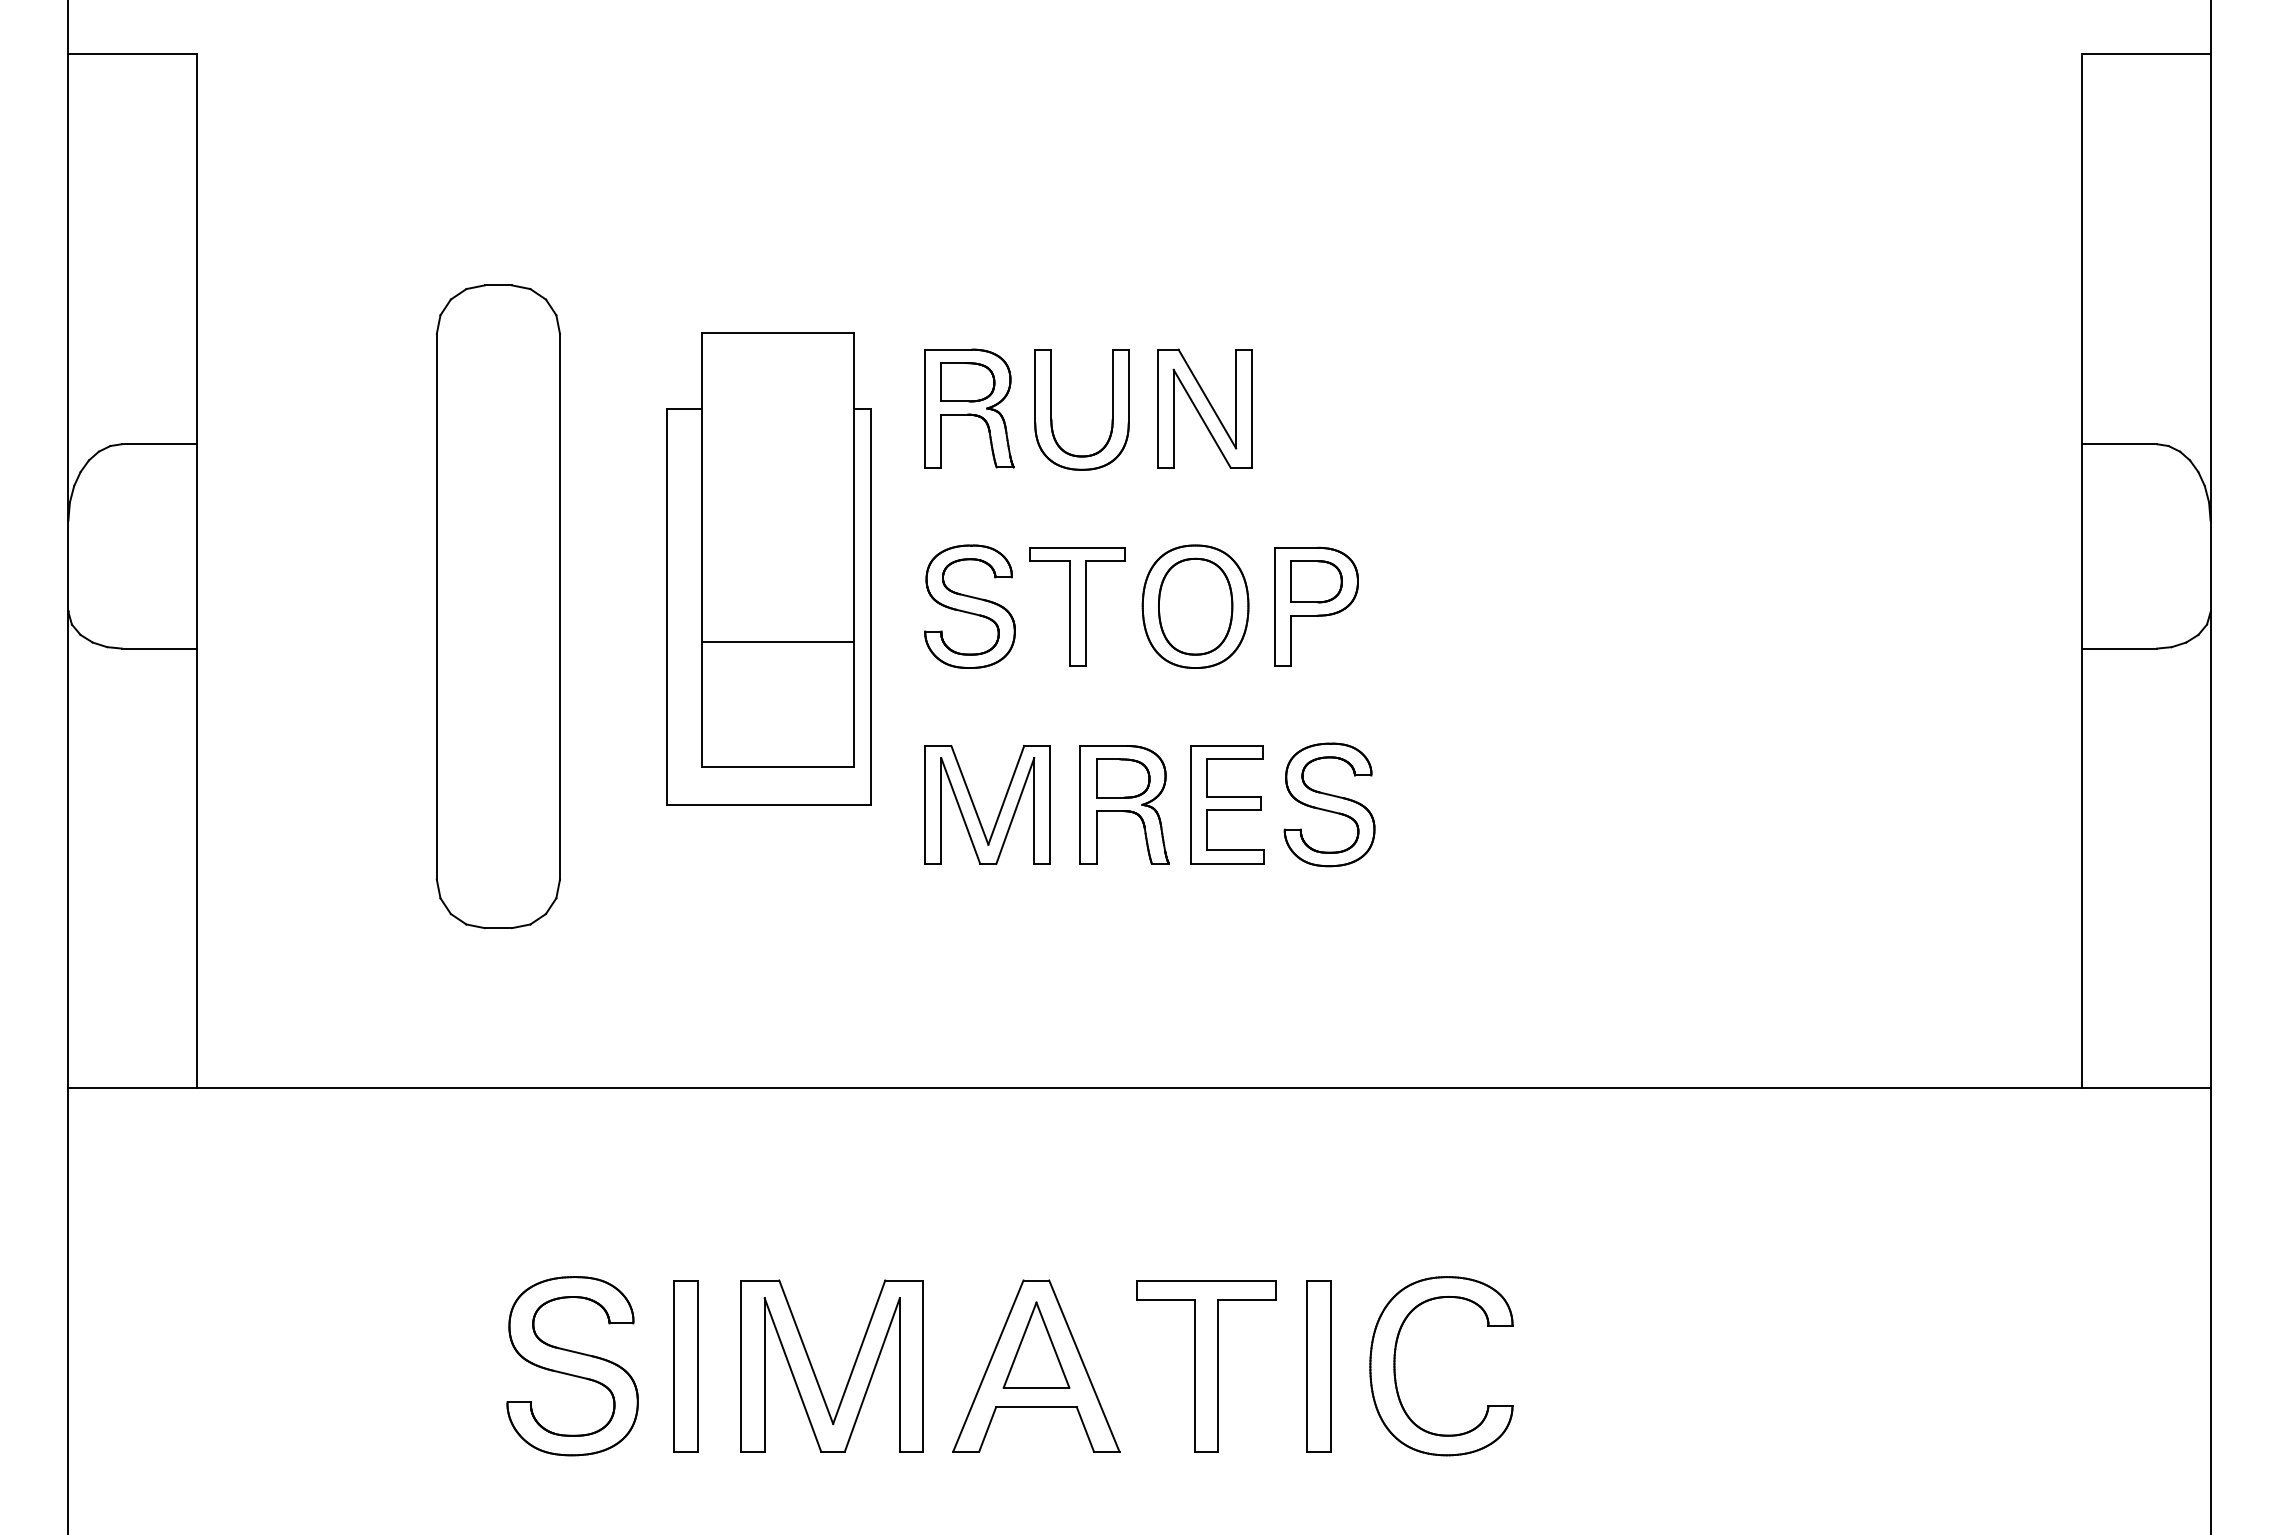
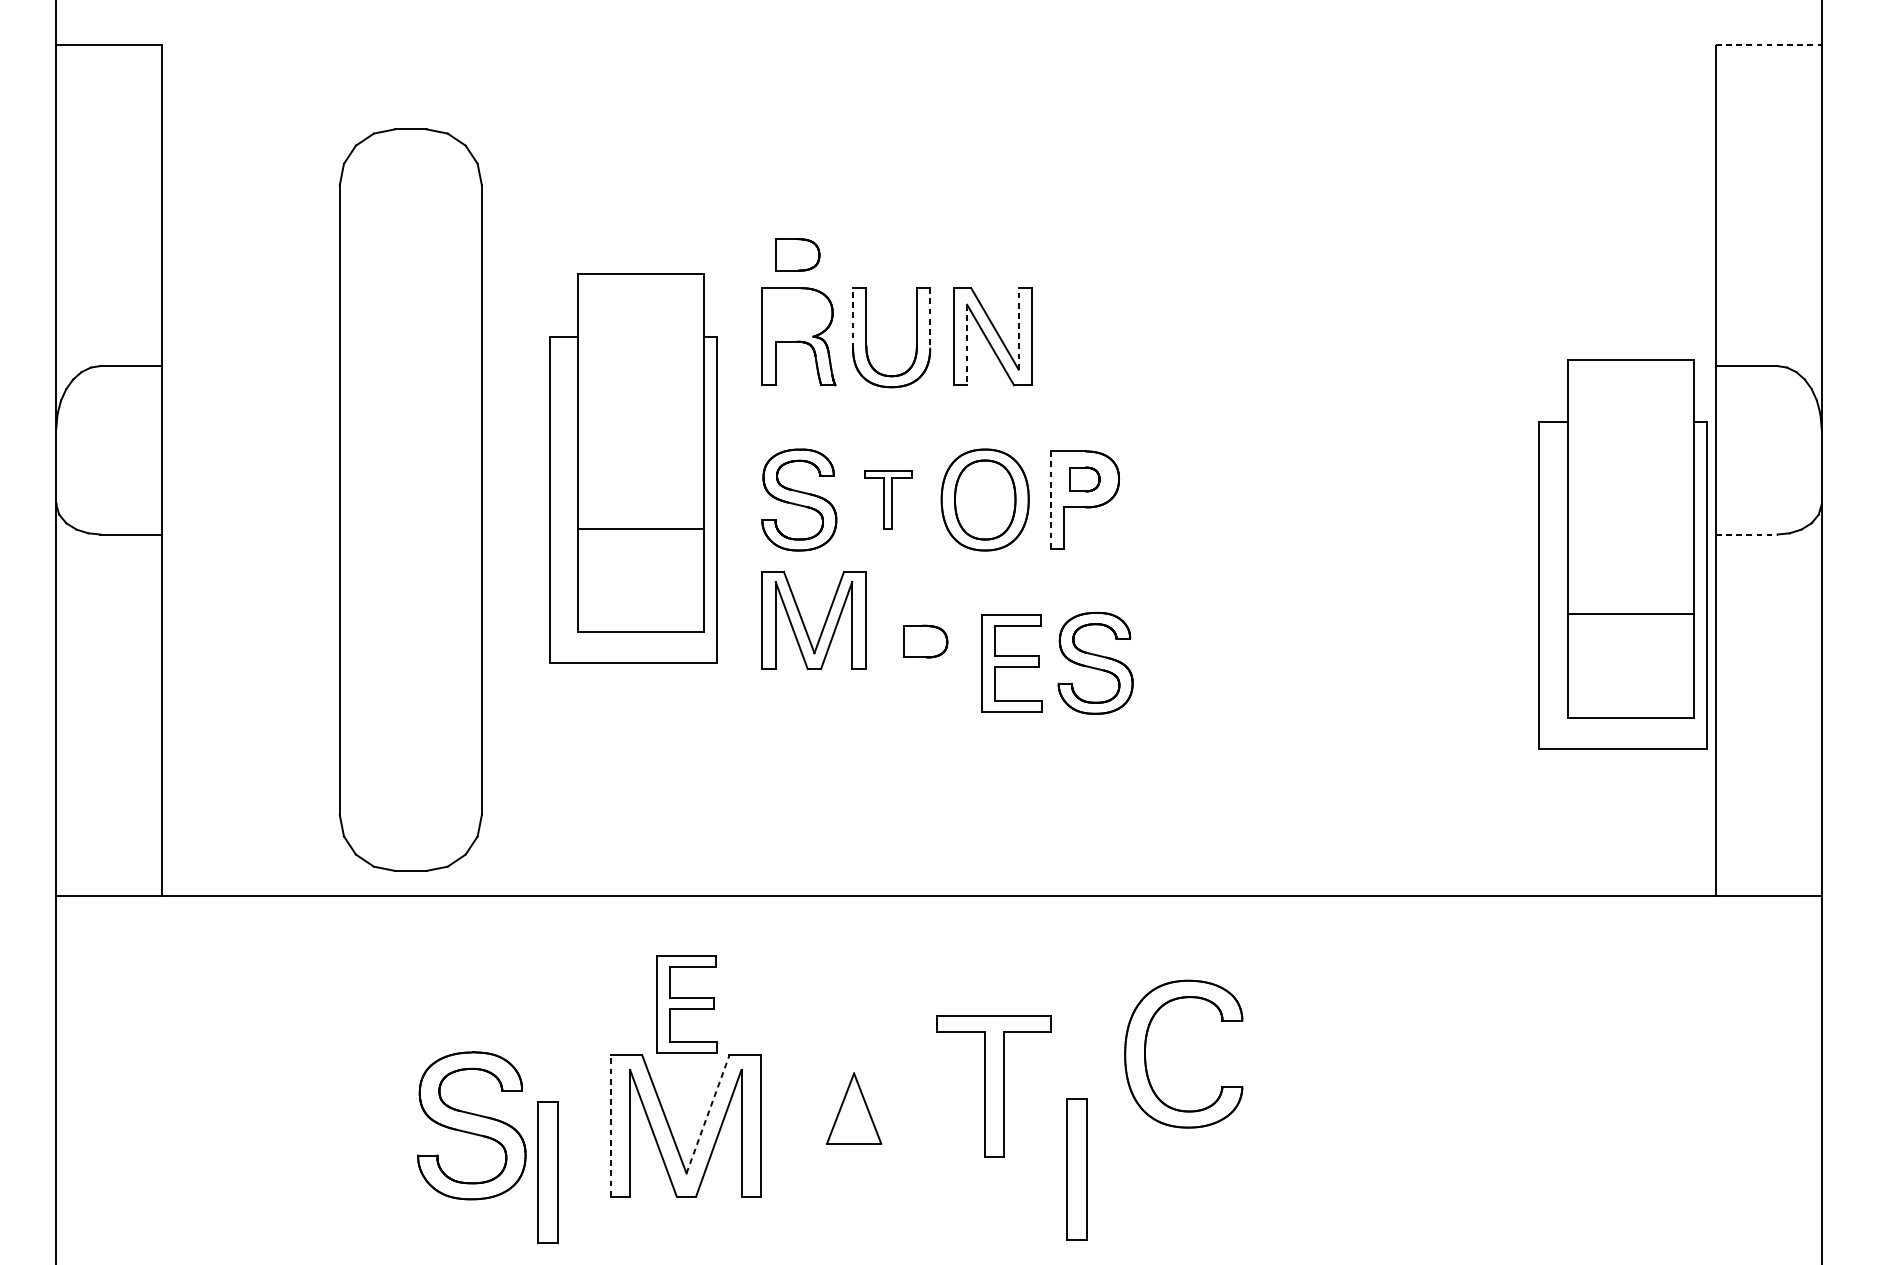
line: (2146, 54) -> (1768, 44), solid -> dashed
part: (967, 382) -> (797, 255), moved
line: (1035, 386) -> (853, 318), solid -> dashed
line: (1128, 386) -> (929, 318), solid -> dashed
line: (1236, 398) -> (1018, 328), solid -> dashed
line: (1173, 418) -> (967, 344), solid -> dashed
part: (1316, 581) -> (1084, 479), size x0.7
part: (497, 606) -> (409, 499), size x1.4
part: (1077, 606) -> (887, 499), size x0.6
line: (1275, 606) -> (1051, 499), solid -> dashed
line: (2120, 648) -> (1747, 534), solid -> dashed
part: (1969, 672) -> (1623, 554), added
part: (1124, 804) -> (926, 662), removed
part: (976, 809) -> (804, 624), moved
part: (833, 1218) -> (686, 1004), added
line: (859, 1351) -> (708, 1113), solid -> dashed
part: (1036, 1365) -> (854, 1125), removed
part: (685, 1366) -> (547, 1173), moved
line: (741, 1366) -> (611, 1126), solid -> dashed
part: (1206, 1366) -> (994, 1086), moved
part: (1318, 1366) -> (1076, 1169), moved
part: (1395, 1366) -> (1145, 1054), moved

